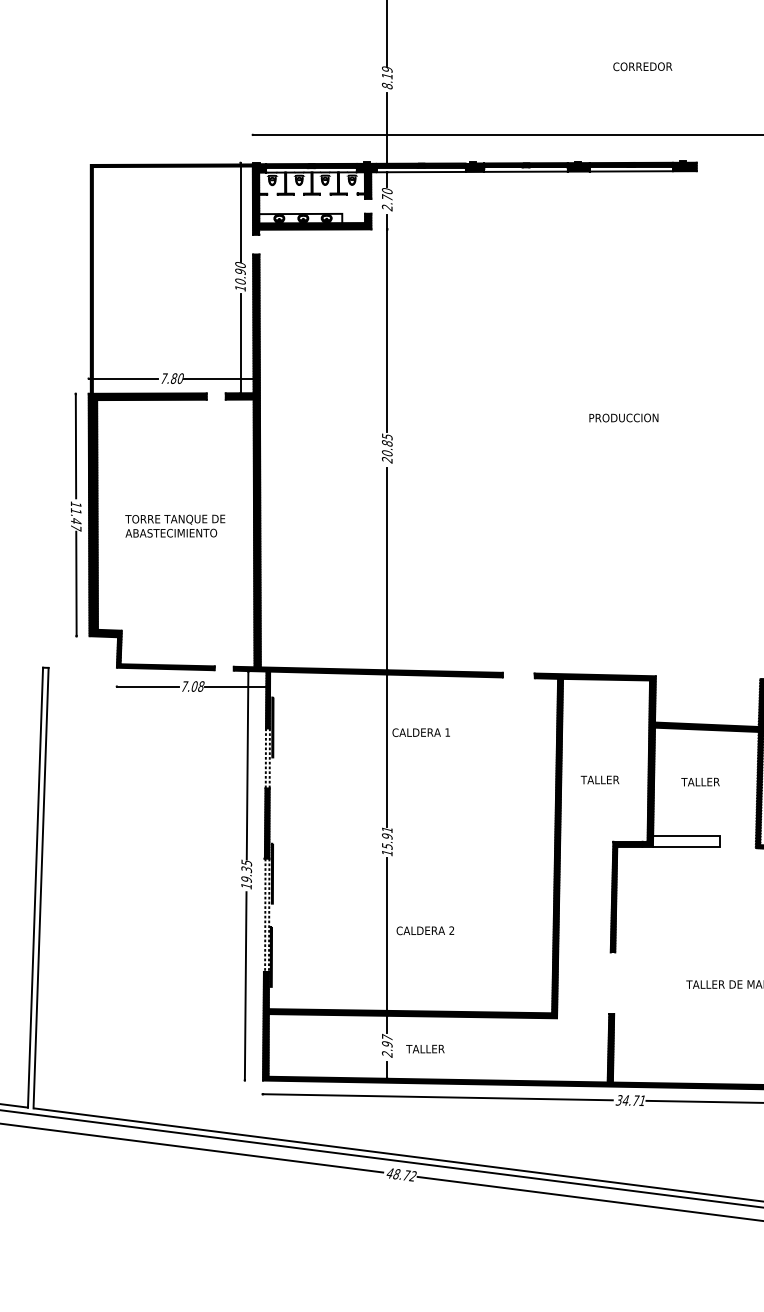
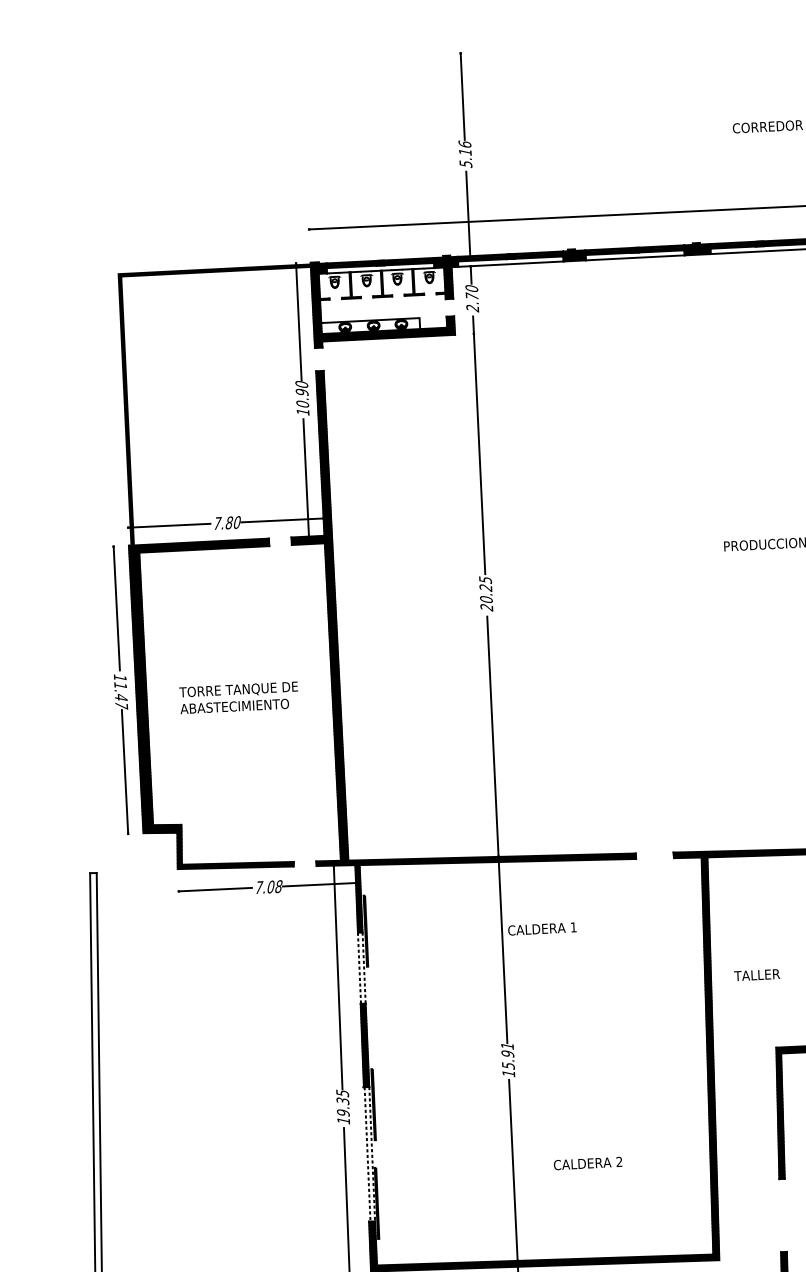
text: (386, 77) -> (464, 153), 8.19 -> 5.16
text: (387, 443) -> (486, 587), 20.85 -> 20.25
text: (425, 930) -> (588, 1163), moved

